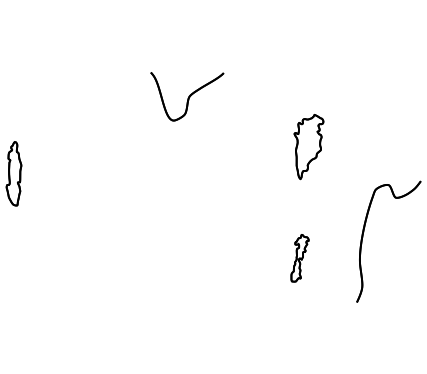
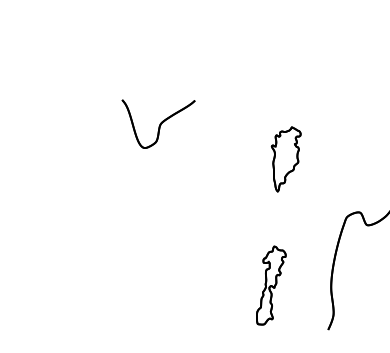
part: (308, 147) -> (285, 159), moved
part: (299, 258) -> (270, 285), size x1.67

